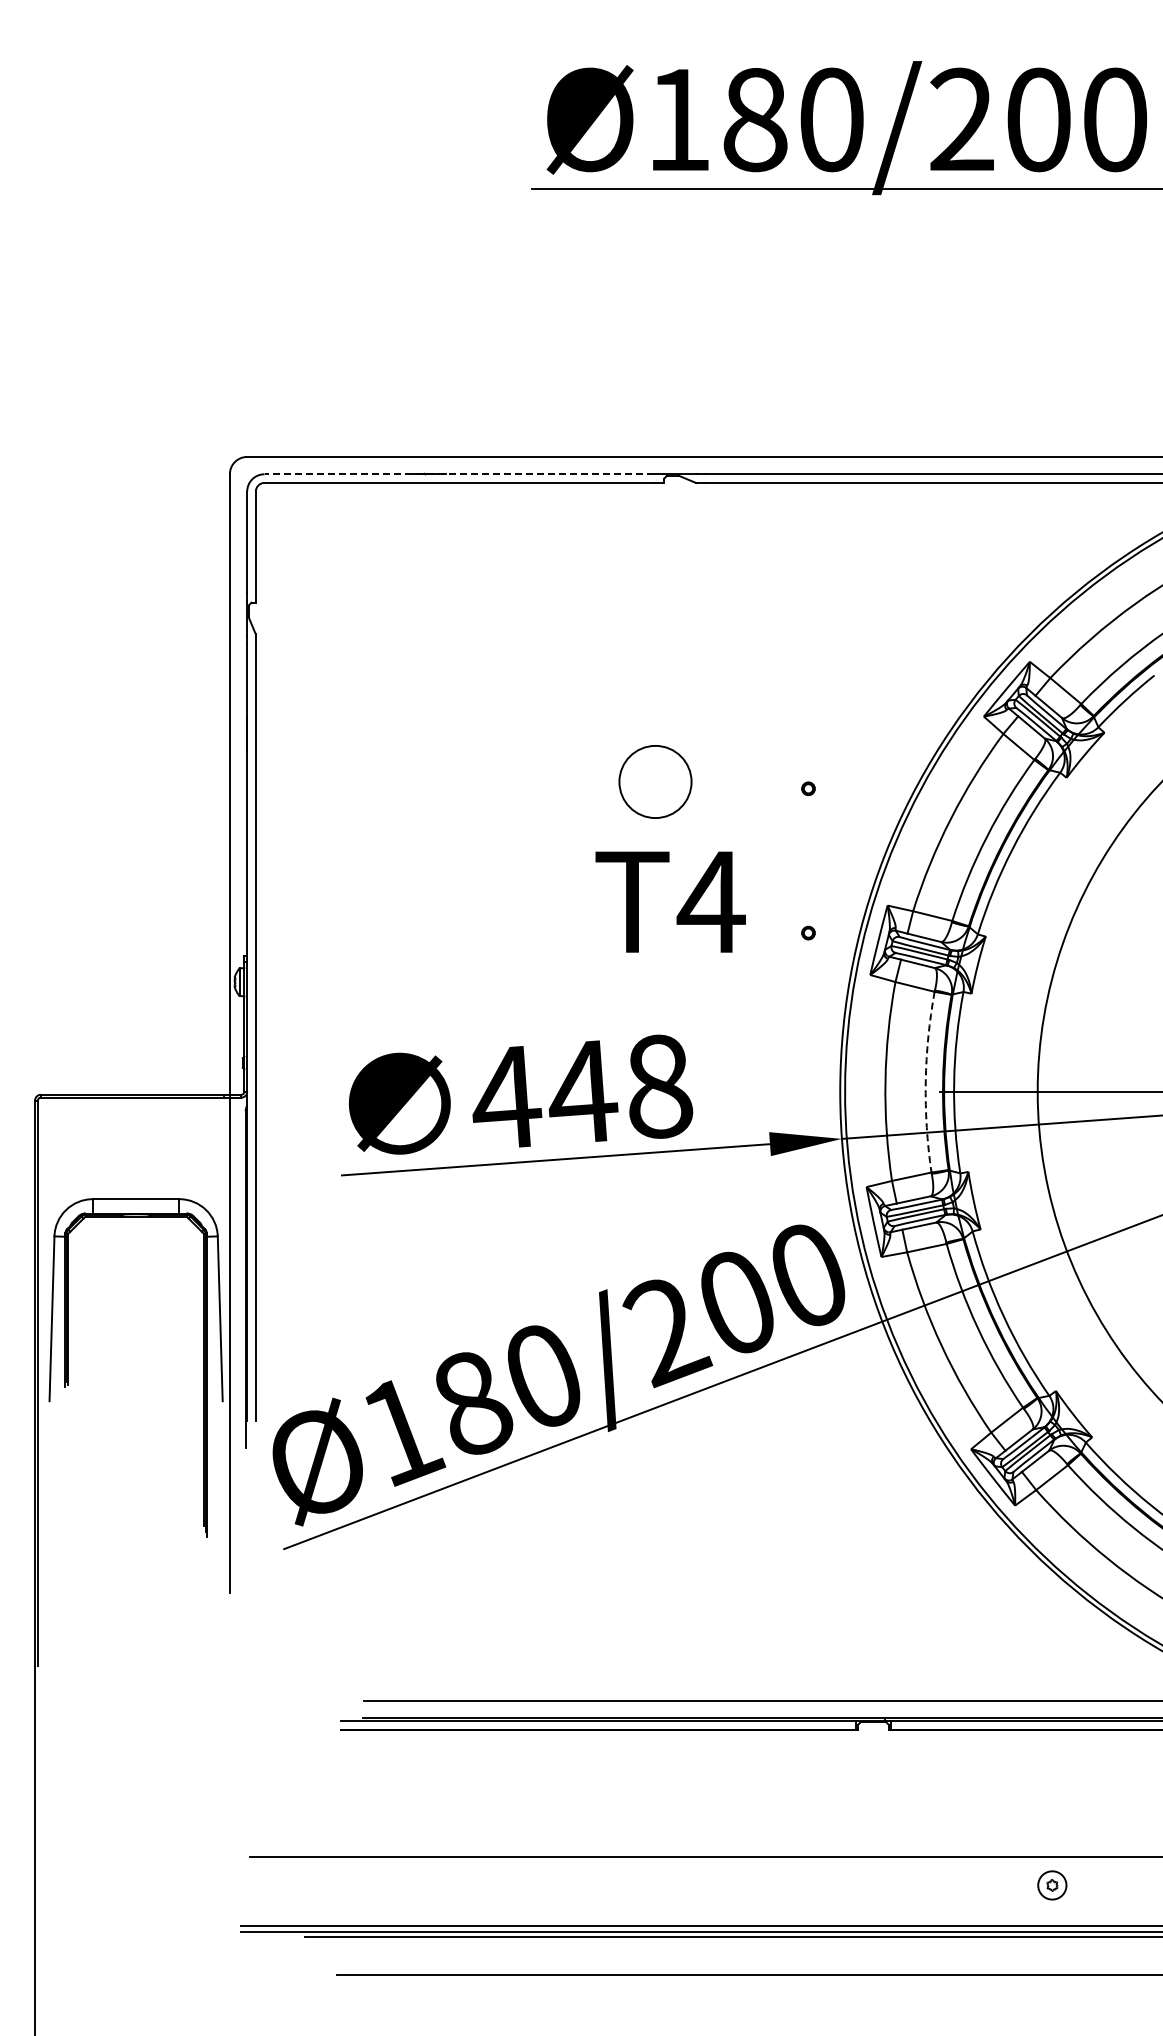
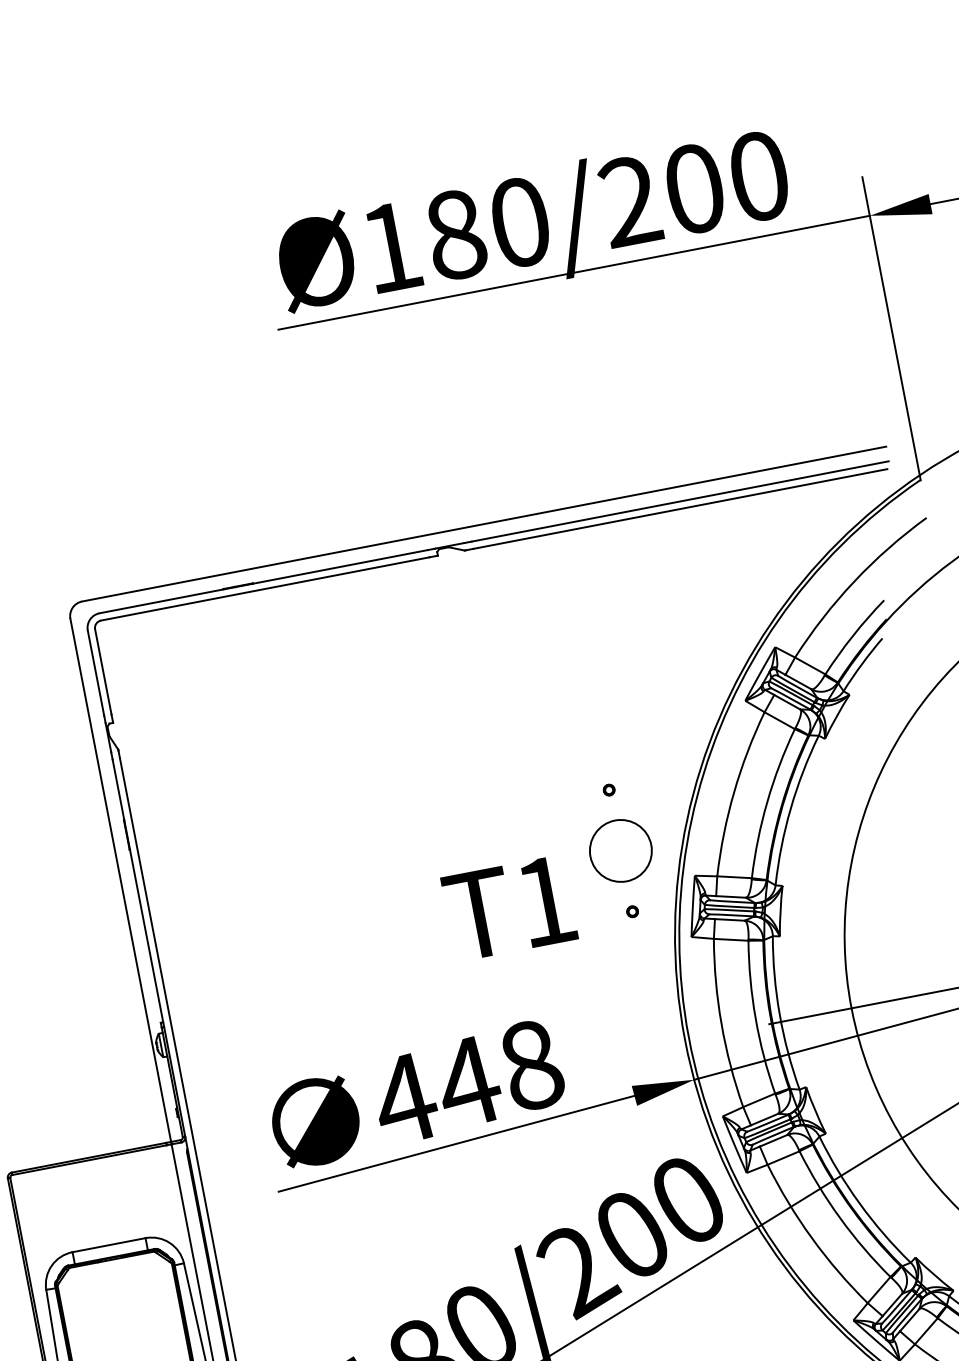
line: (459, 474) -> (264, 581), dashed -> solid
circle: (655, 781) -> (620, 850), moved
text: (710, 901) -> (544, 901), T4 -> T1
arc: (925, 1082) -> (755, 1018), dashed -> solid

